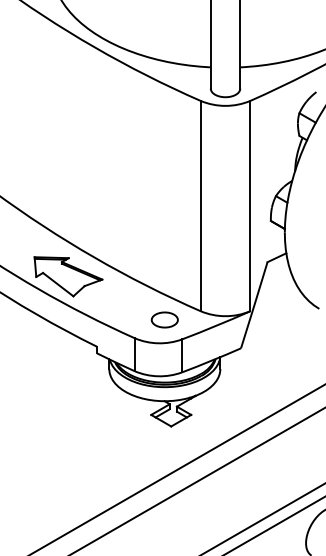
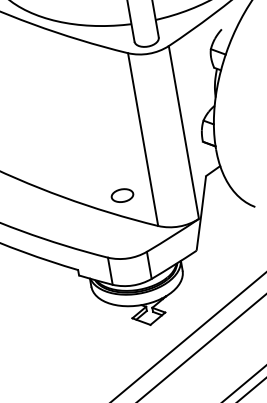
part: (68, 276) -> (44, 216), removed
part: (164, 319) -> (122, 195), moved

